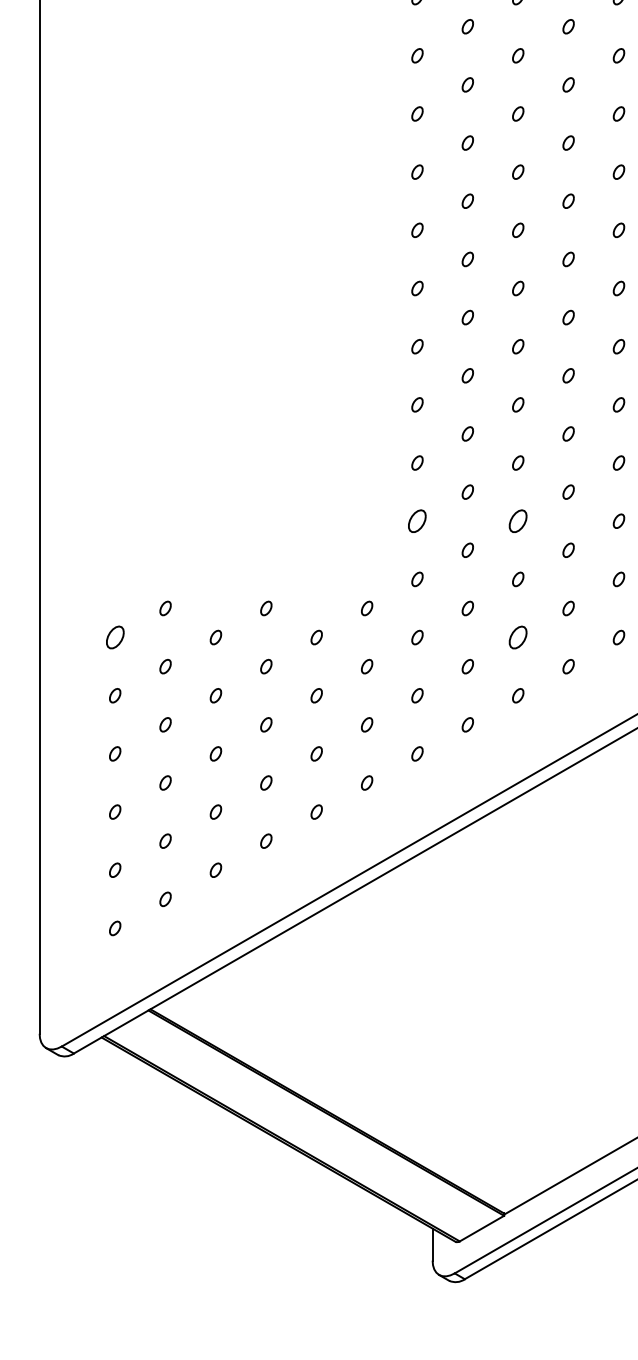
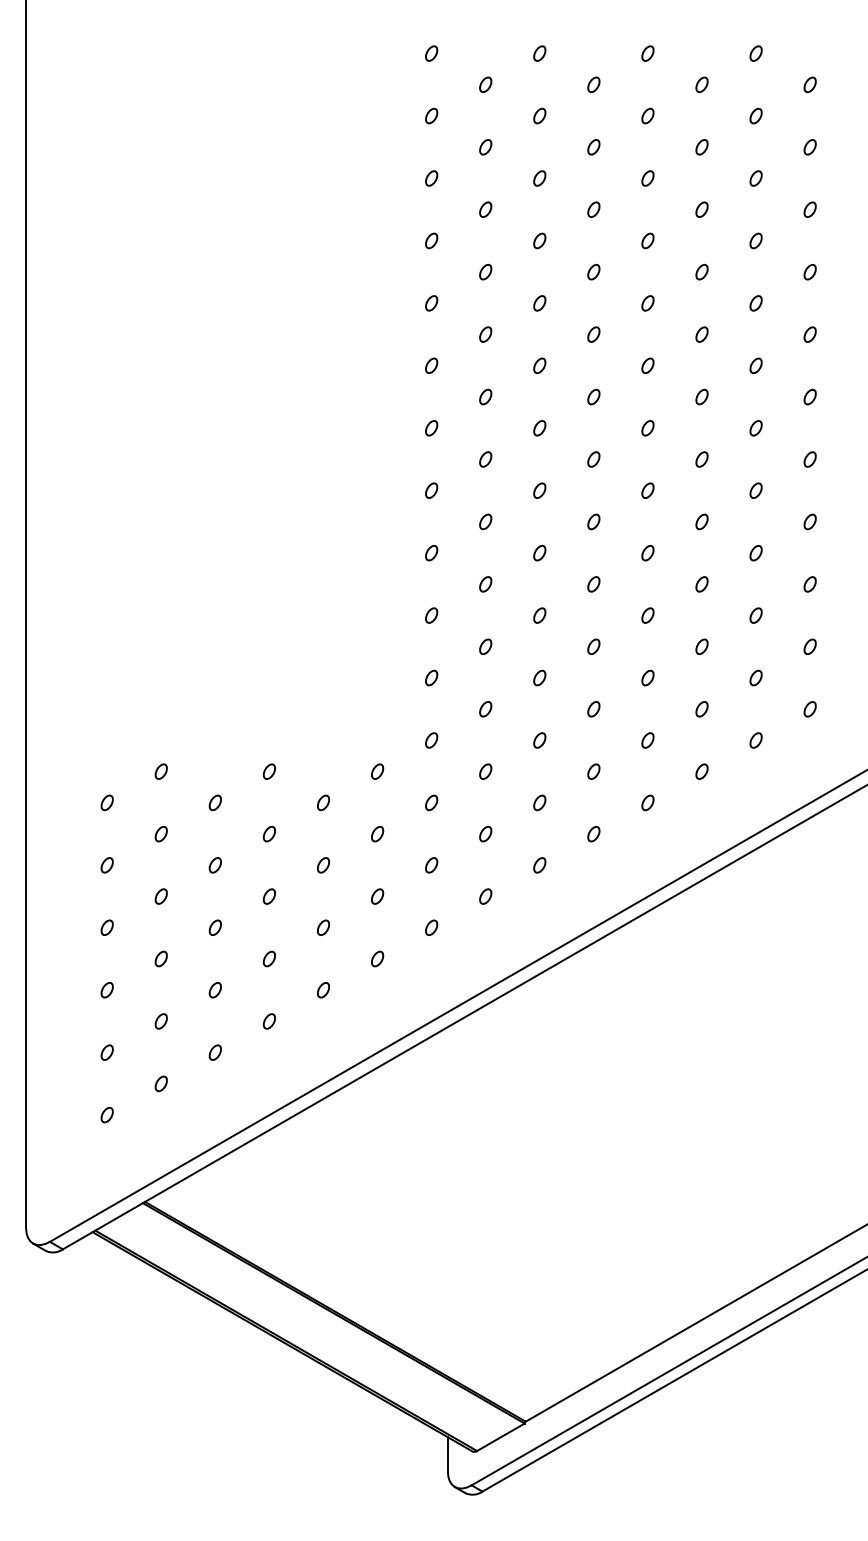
part: (417, 520) -> (431, 677), size x0.62
part: (517, 520) -> (539, 677), size x0.62
part: (114, 637) -> (106, 802), size x0.62
part: (517, 637) -> (539, 802), size x0.62

